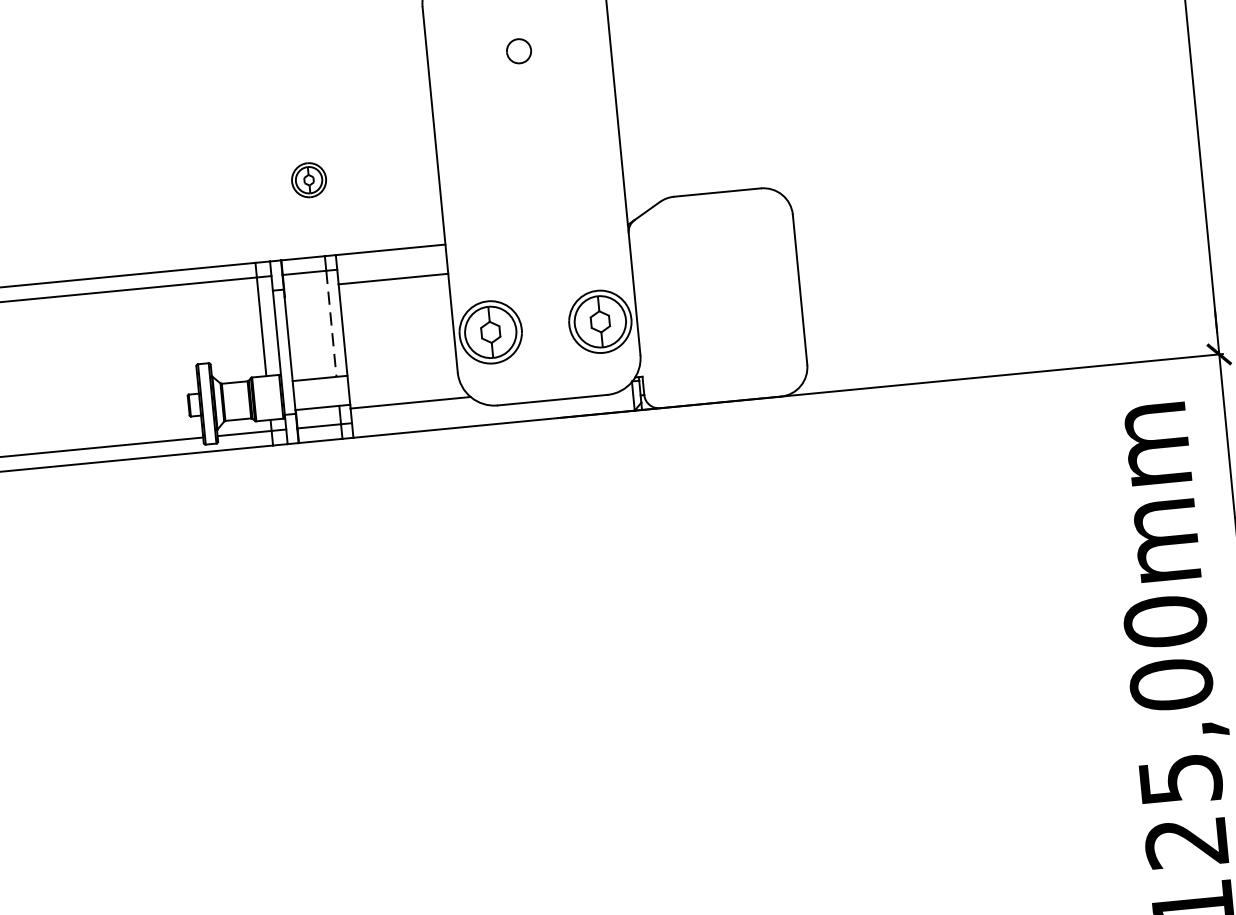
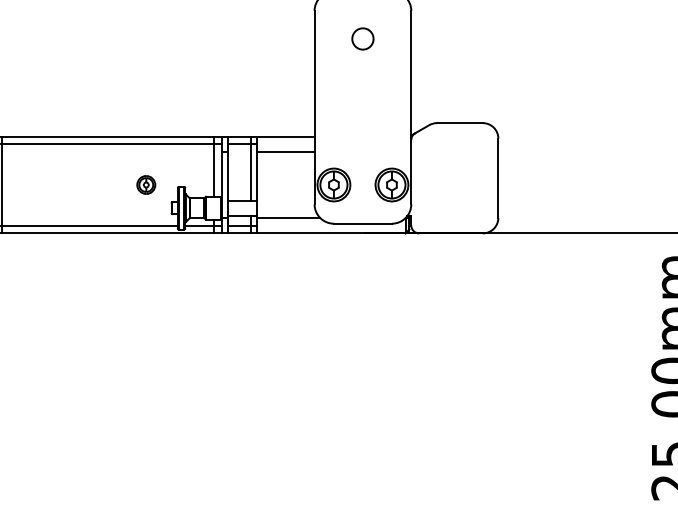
part: (518, 50) -> (362, 38), size x1.67
part: (309, 179) -> (146, 184), moved
line: (330, 323) -> (250, 172), dashed -> solid

